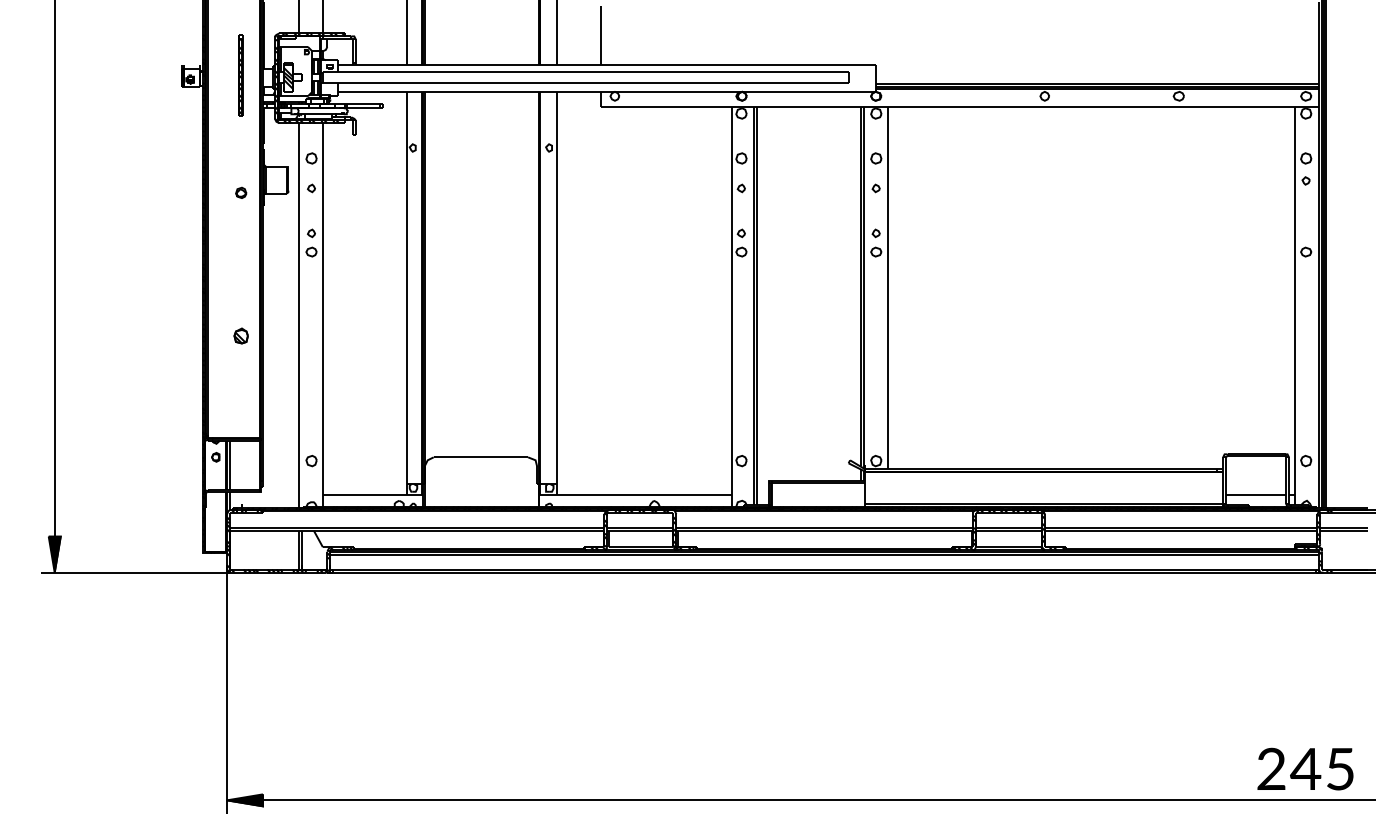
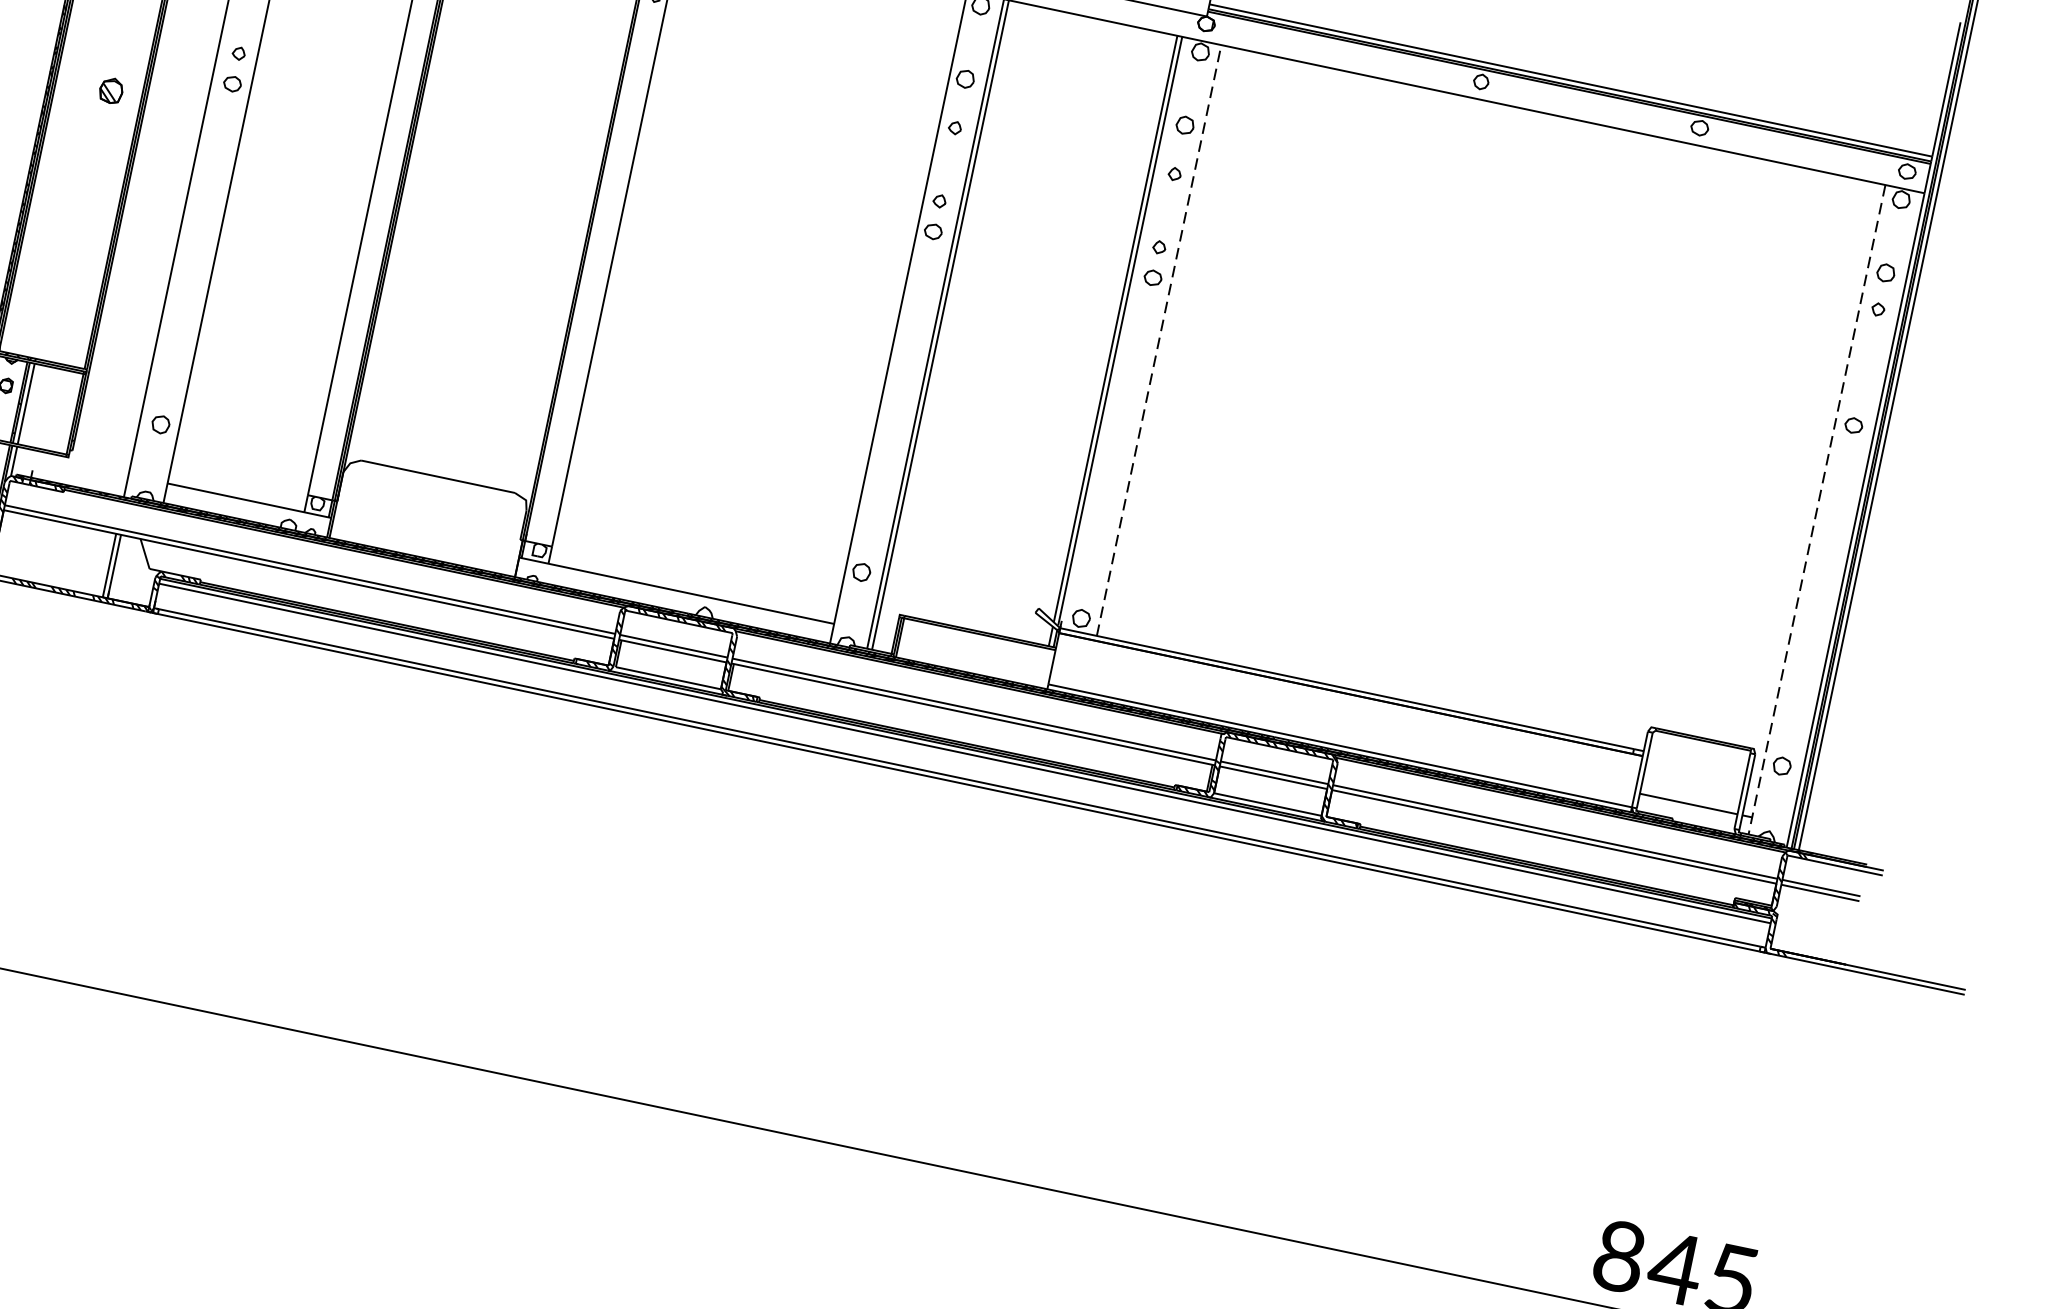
line: (887, 287) -> (1159, 339), solid -> dashed
line: (1295, 306) -> (1817, 510), solid -> dashed
part: (240, 335) -> (110, 89), moved
text: (1271, 769) -> (1619, 1257), 2 -> 8

